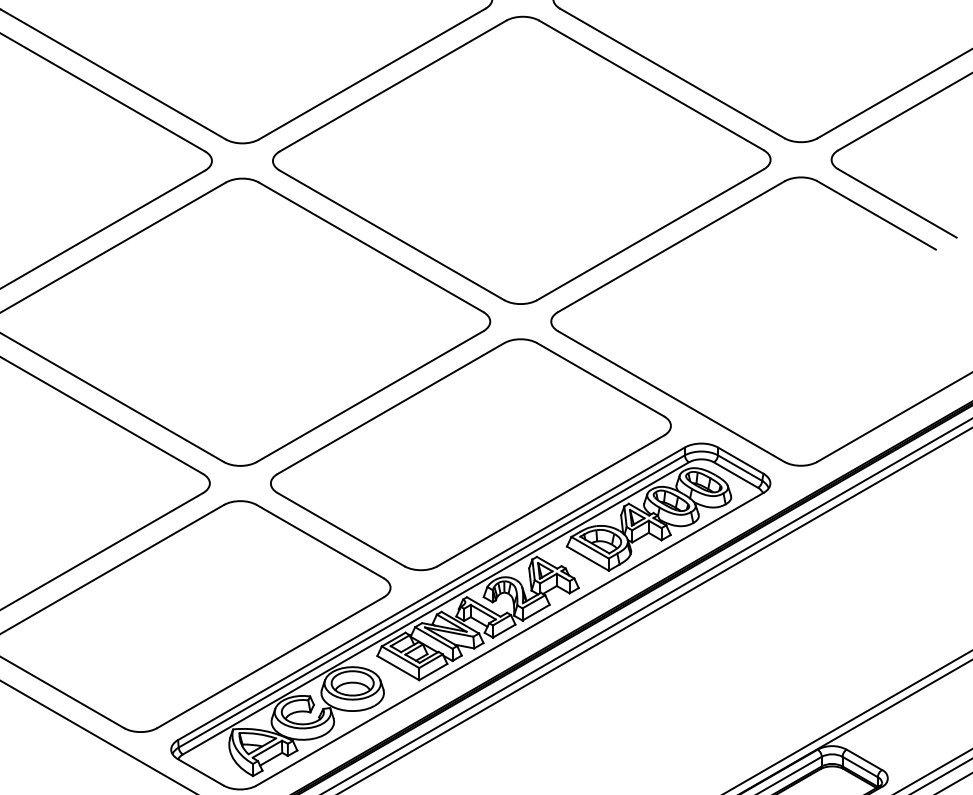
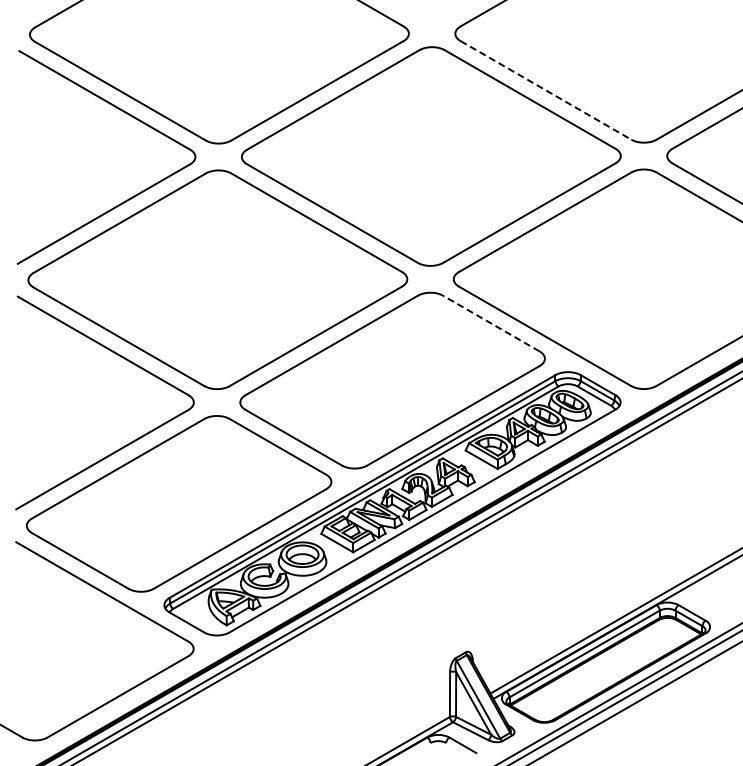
line: (671, 73) -> (545, 90), solid -> dashed
line: (600, 379) -> (491, 323), solid -> dashed

